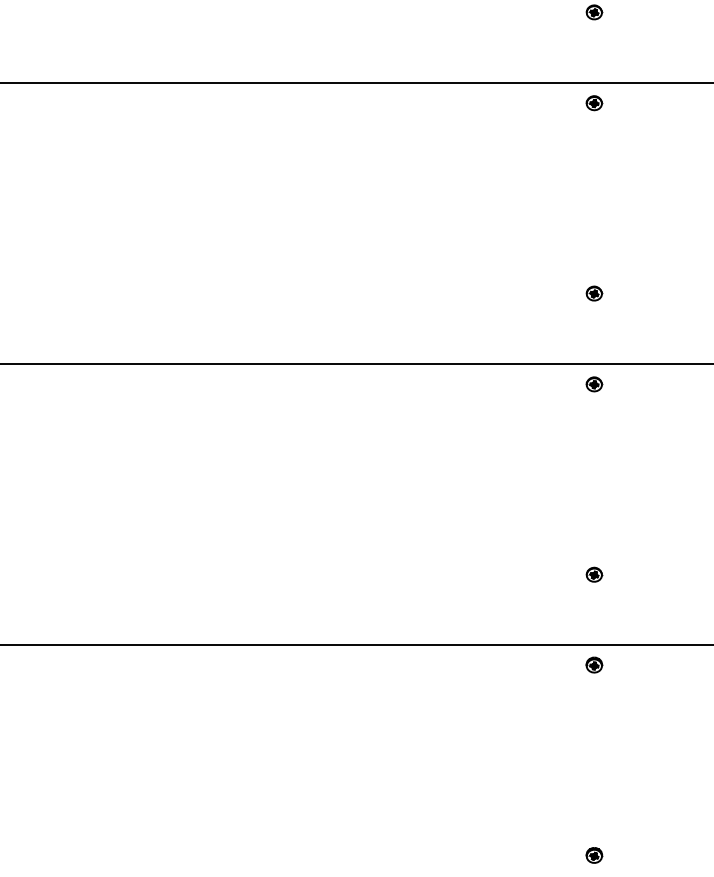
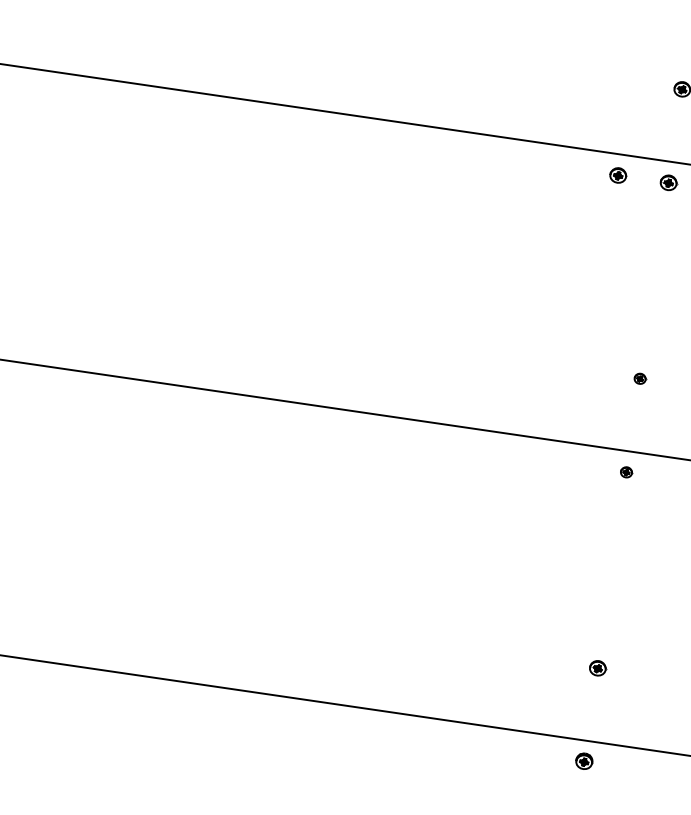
part: (545, 103) -> (618, 175), added
part: (594, 293) -> (640, 378), size x0.7
part: (594, 384) -> (626, 472), size x0.7

